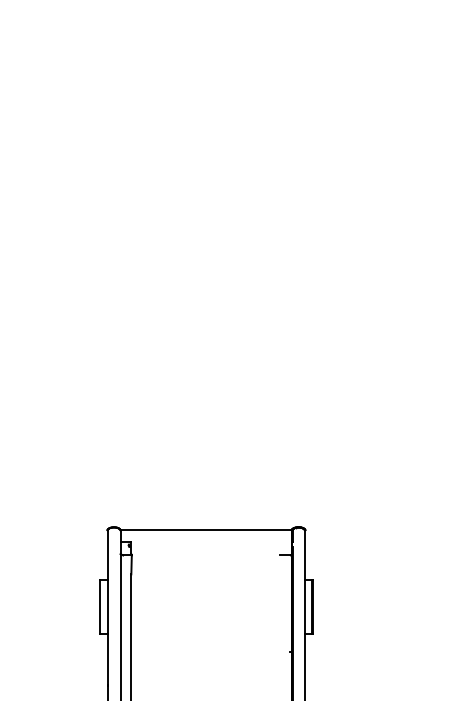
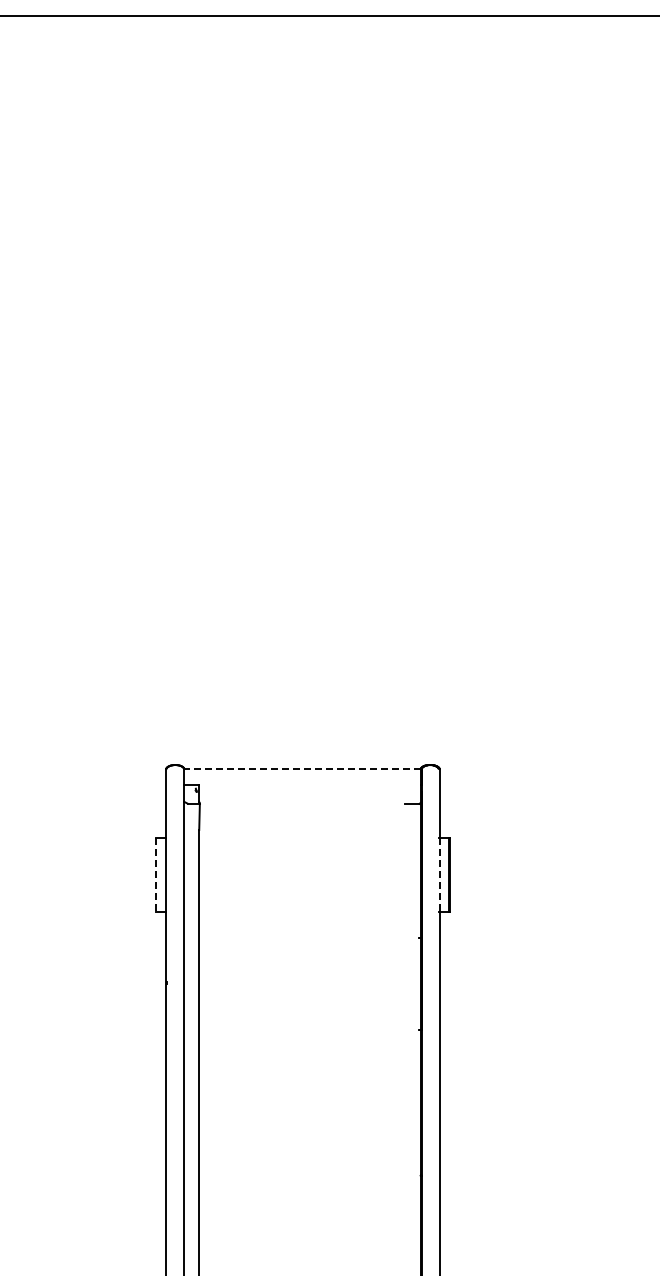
line: (206, 530) -> (302, 769), solid -> dashed
line: (99, 606) -> (155, 874), solid -> dashed
line: (305, 606) -> (439, 874), solid -> dashed

